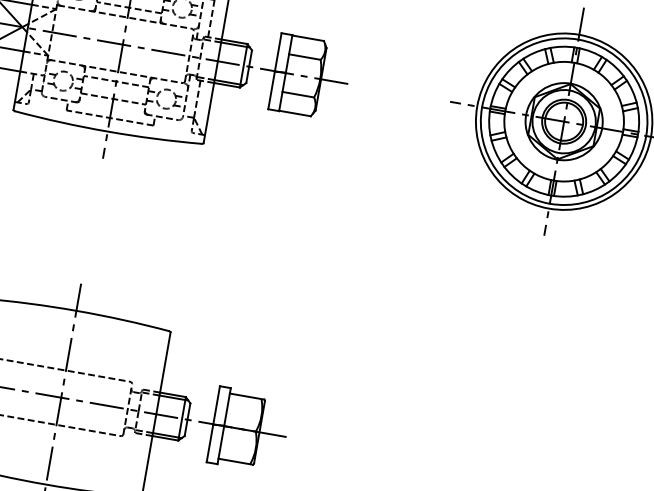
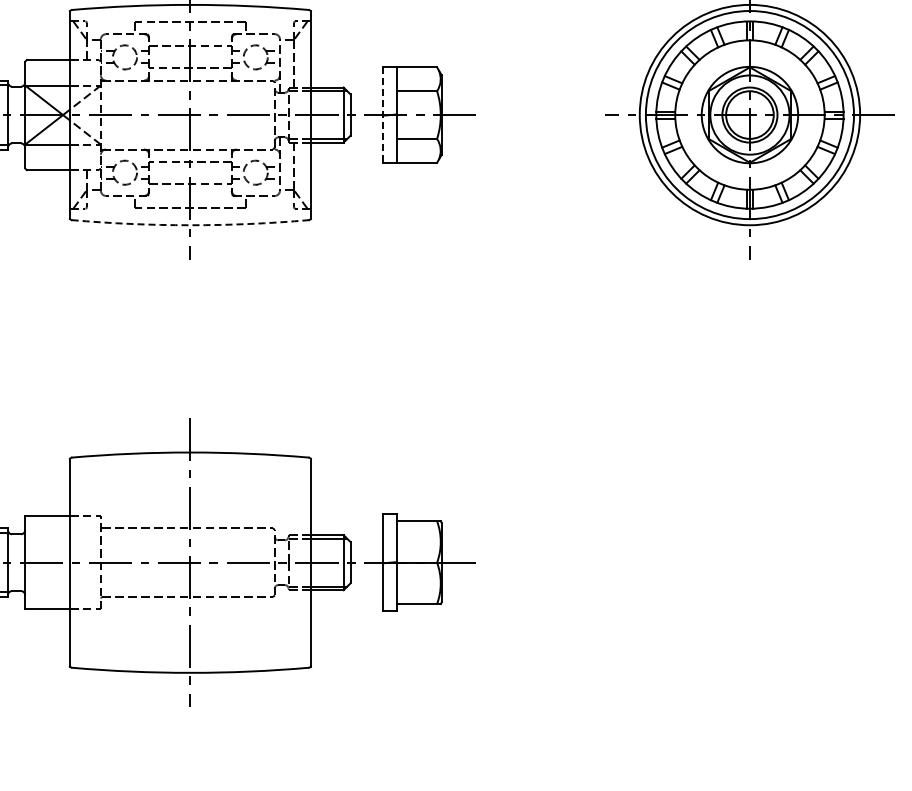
line: (275, 71) -> (383, 115), solid -> dashed
arc: (107, 131) -> (190, 225), solid -> dashed

